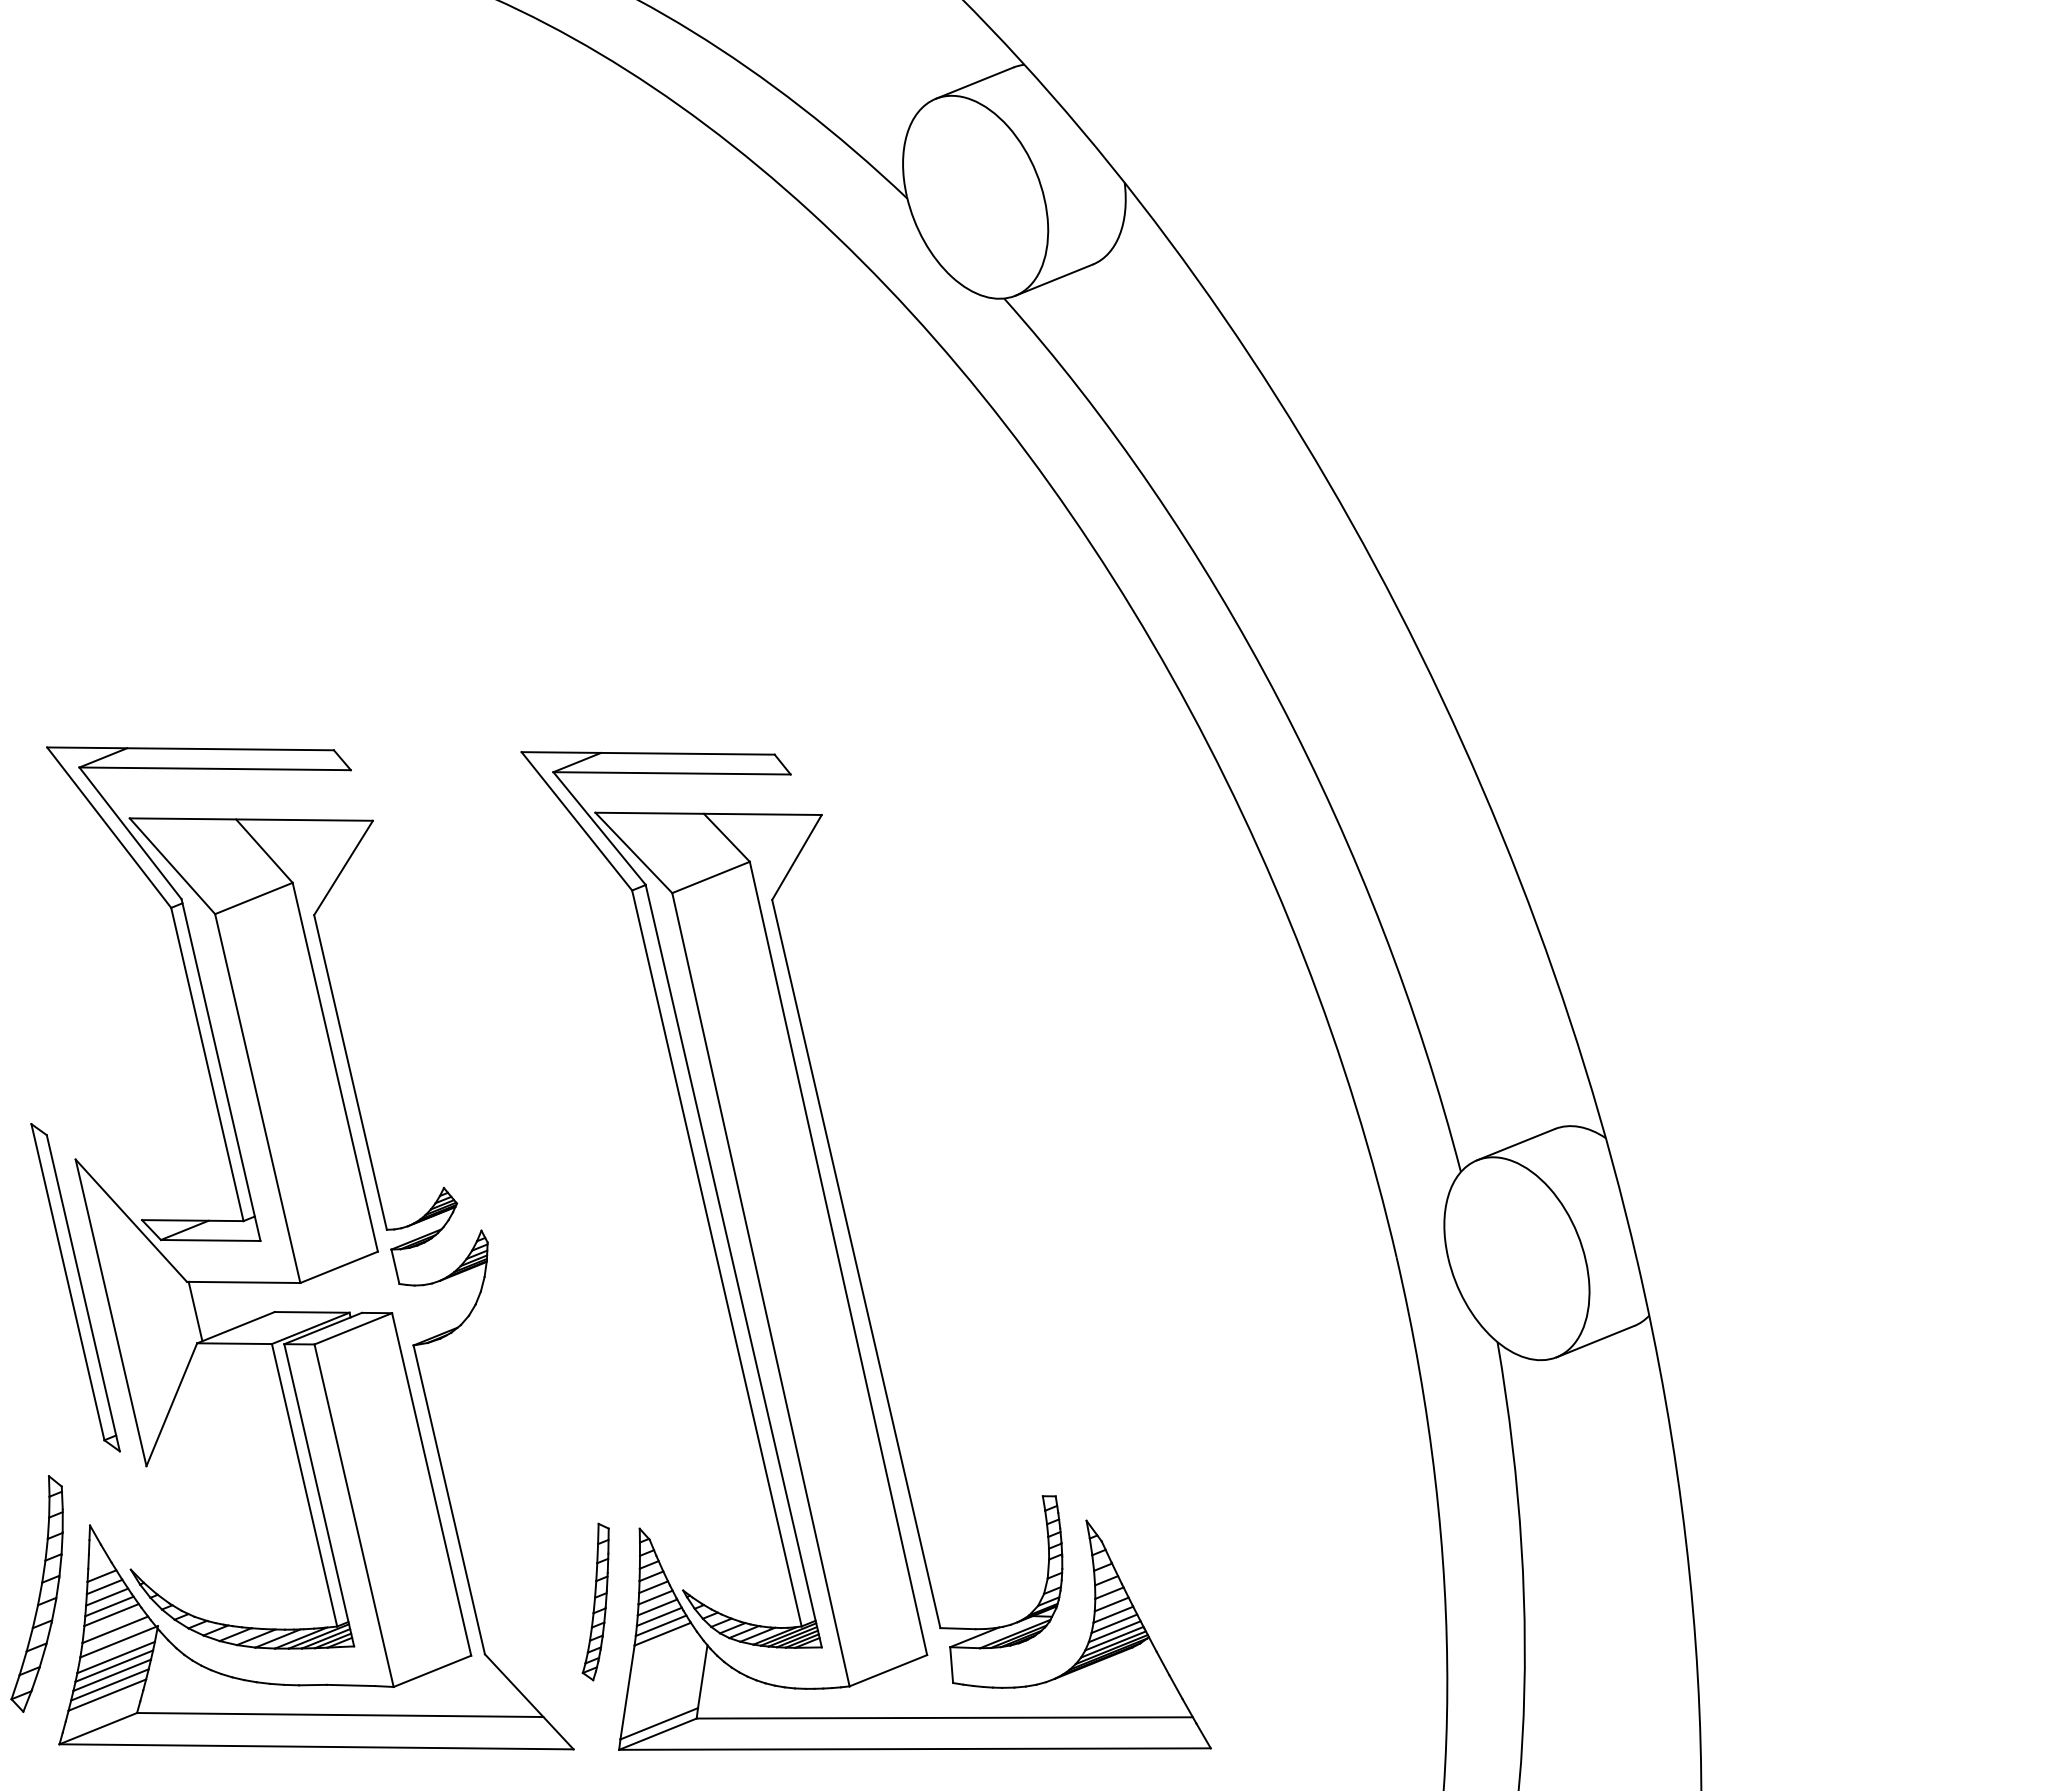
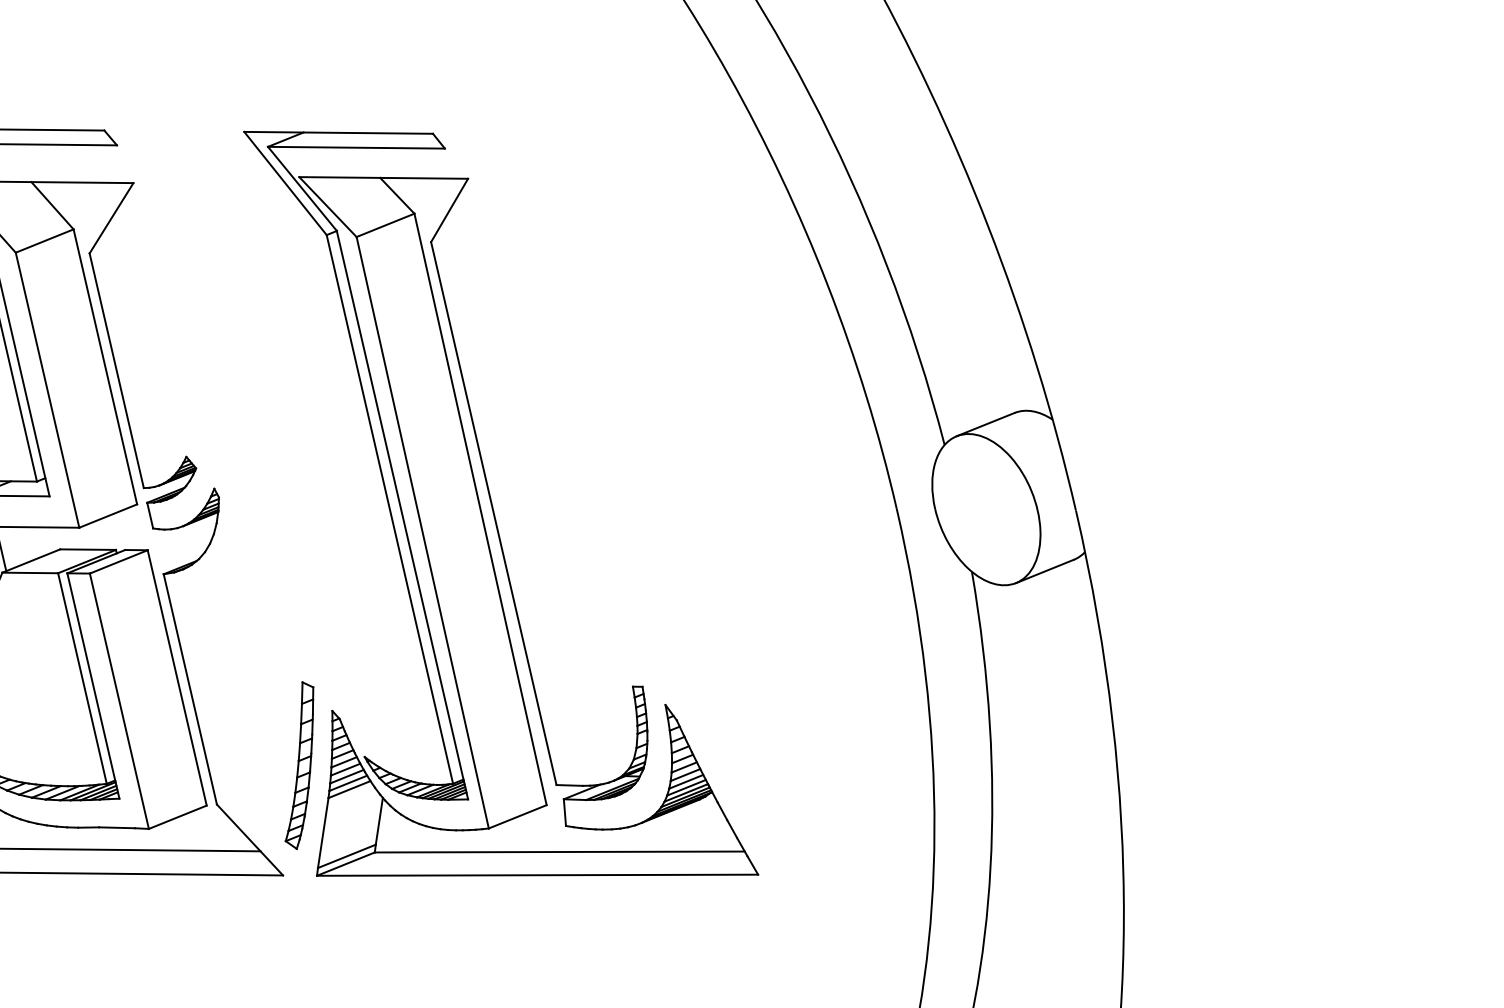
part: (595, 1601) -> (299, 765), size x1.43

